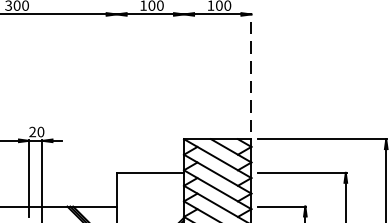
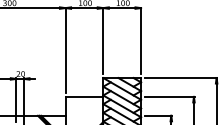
line: (184, 72) -> (103, 40), added
line: (252, 72) -> (141, 40), dashed -> solid
line: (116, 90) -> (65, 50), added

